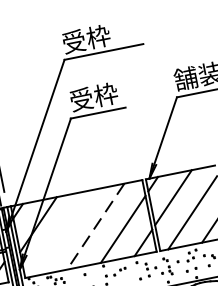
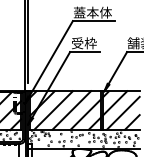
text: (97, 36) -> (92, 12), 受枠 -> 蓋本体
line: (95, 226) -> (71, 110), dashed -> solid
line: (61, 233) -> (53, 110), added

